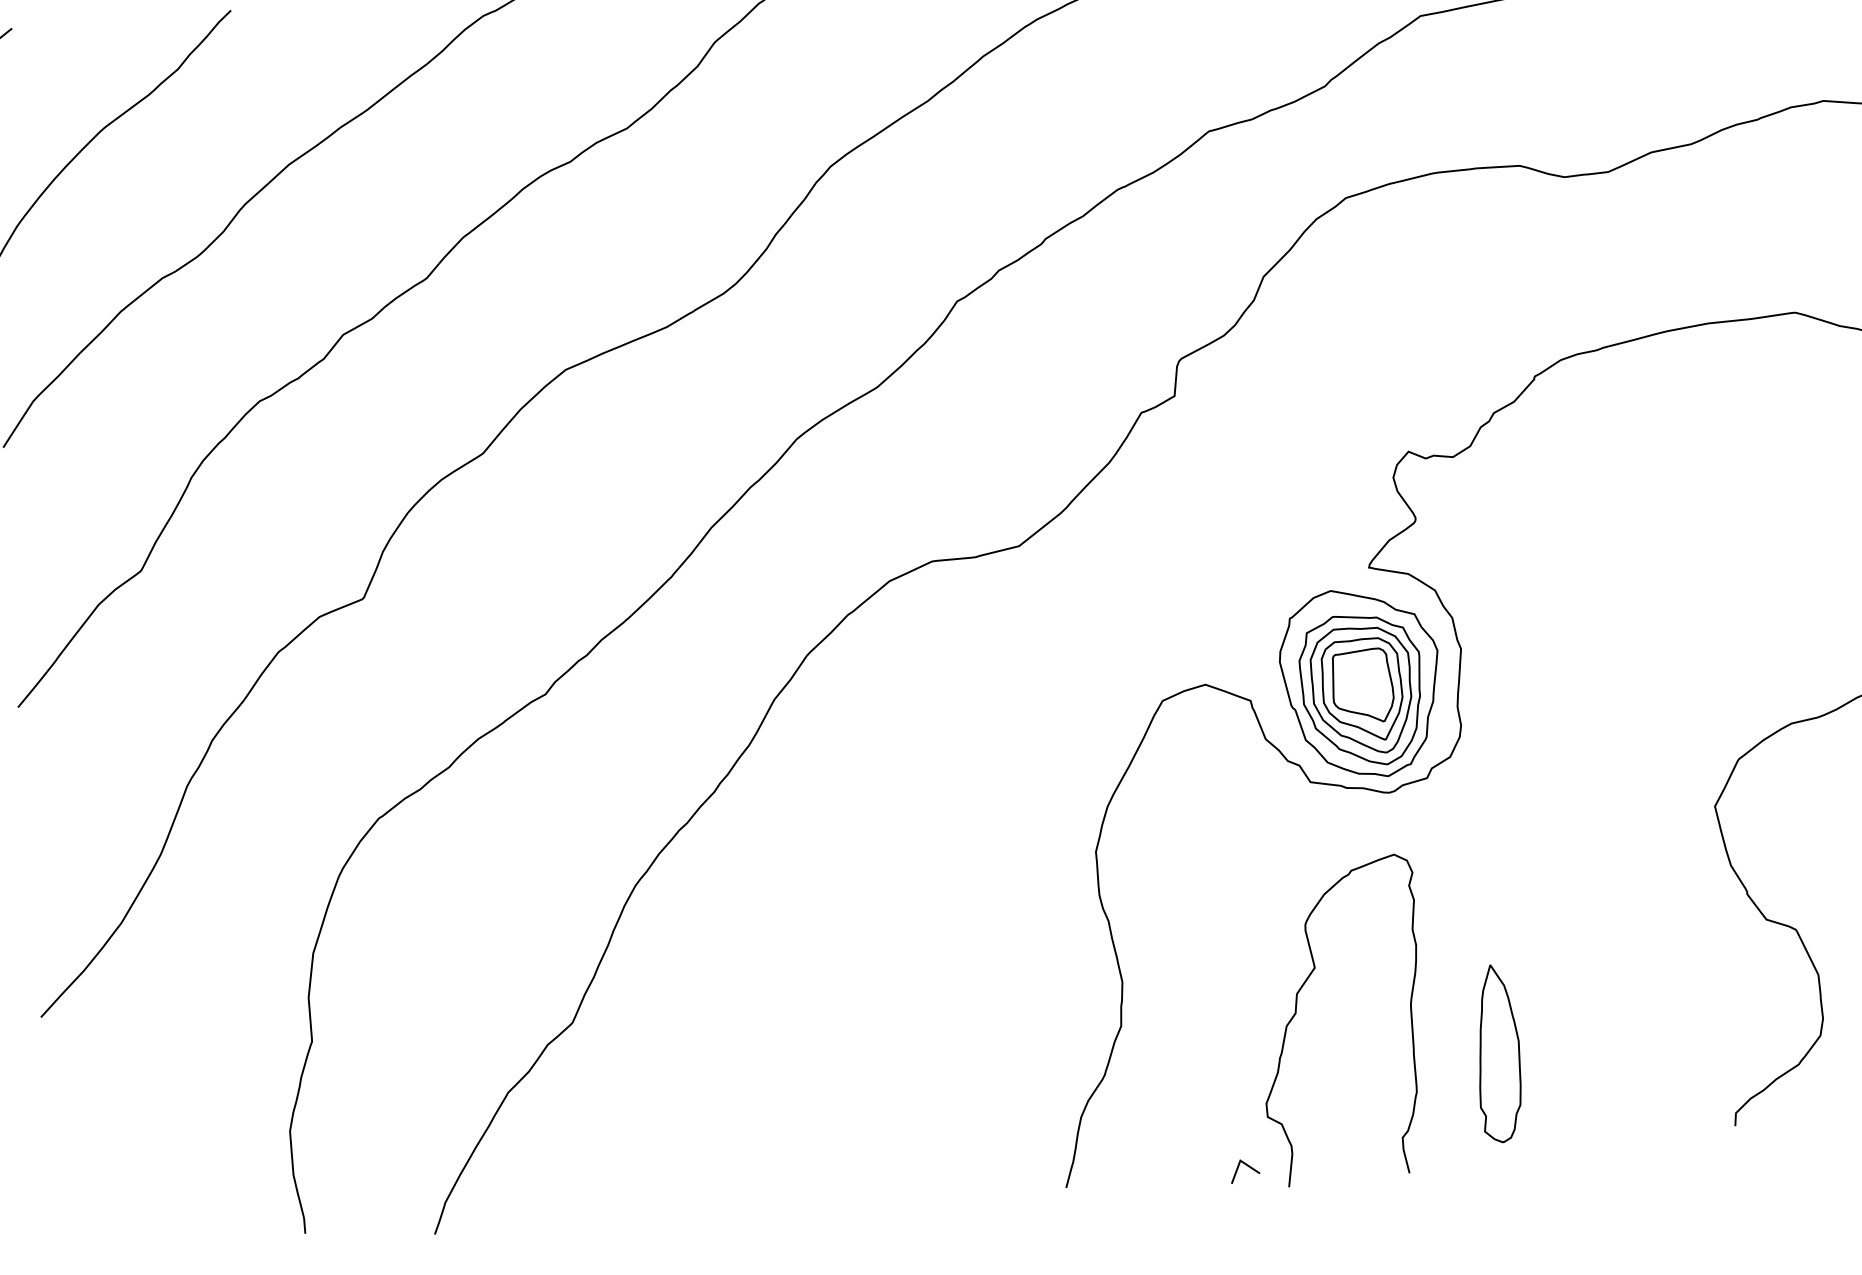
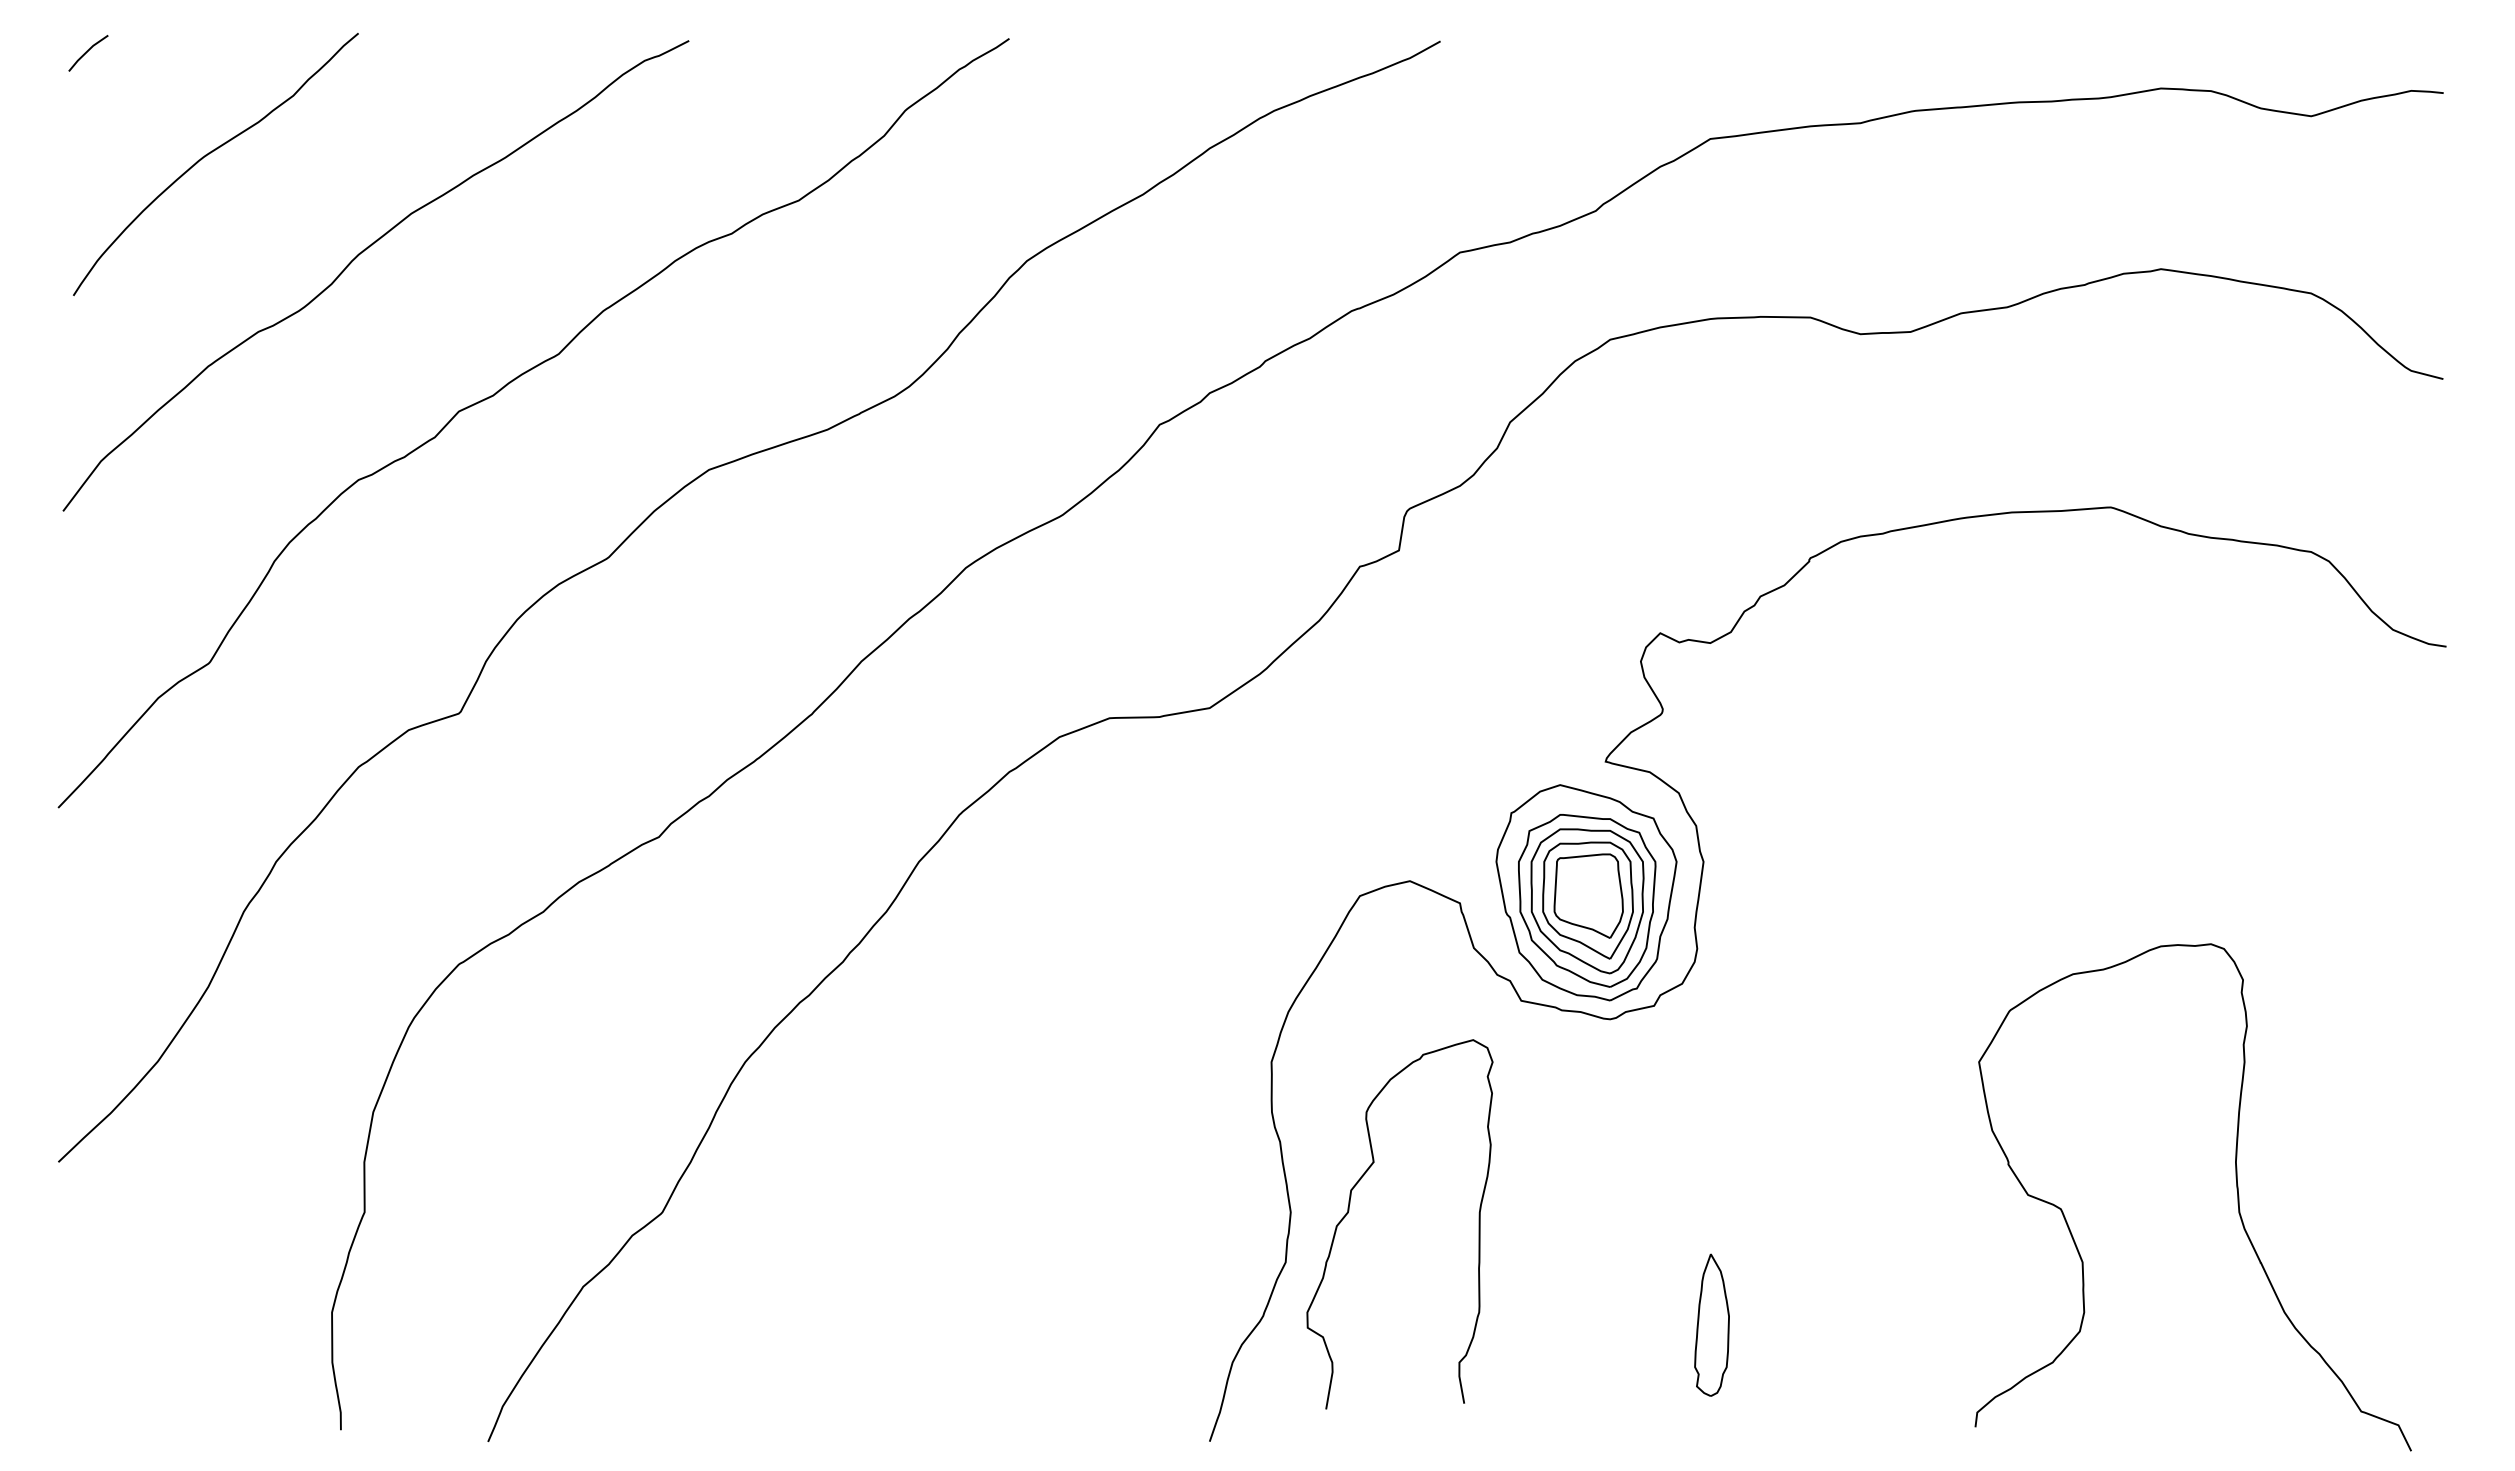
curve: (1296, 1012) -> (1349, 1211), moved
part: (1497, 1054) -> (1711, 1325), size x0.7
line: (1247, 1166) -> (1417, 1432), removed

